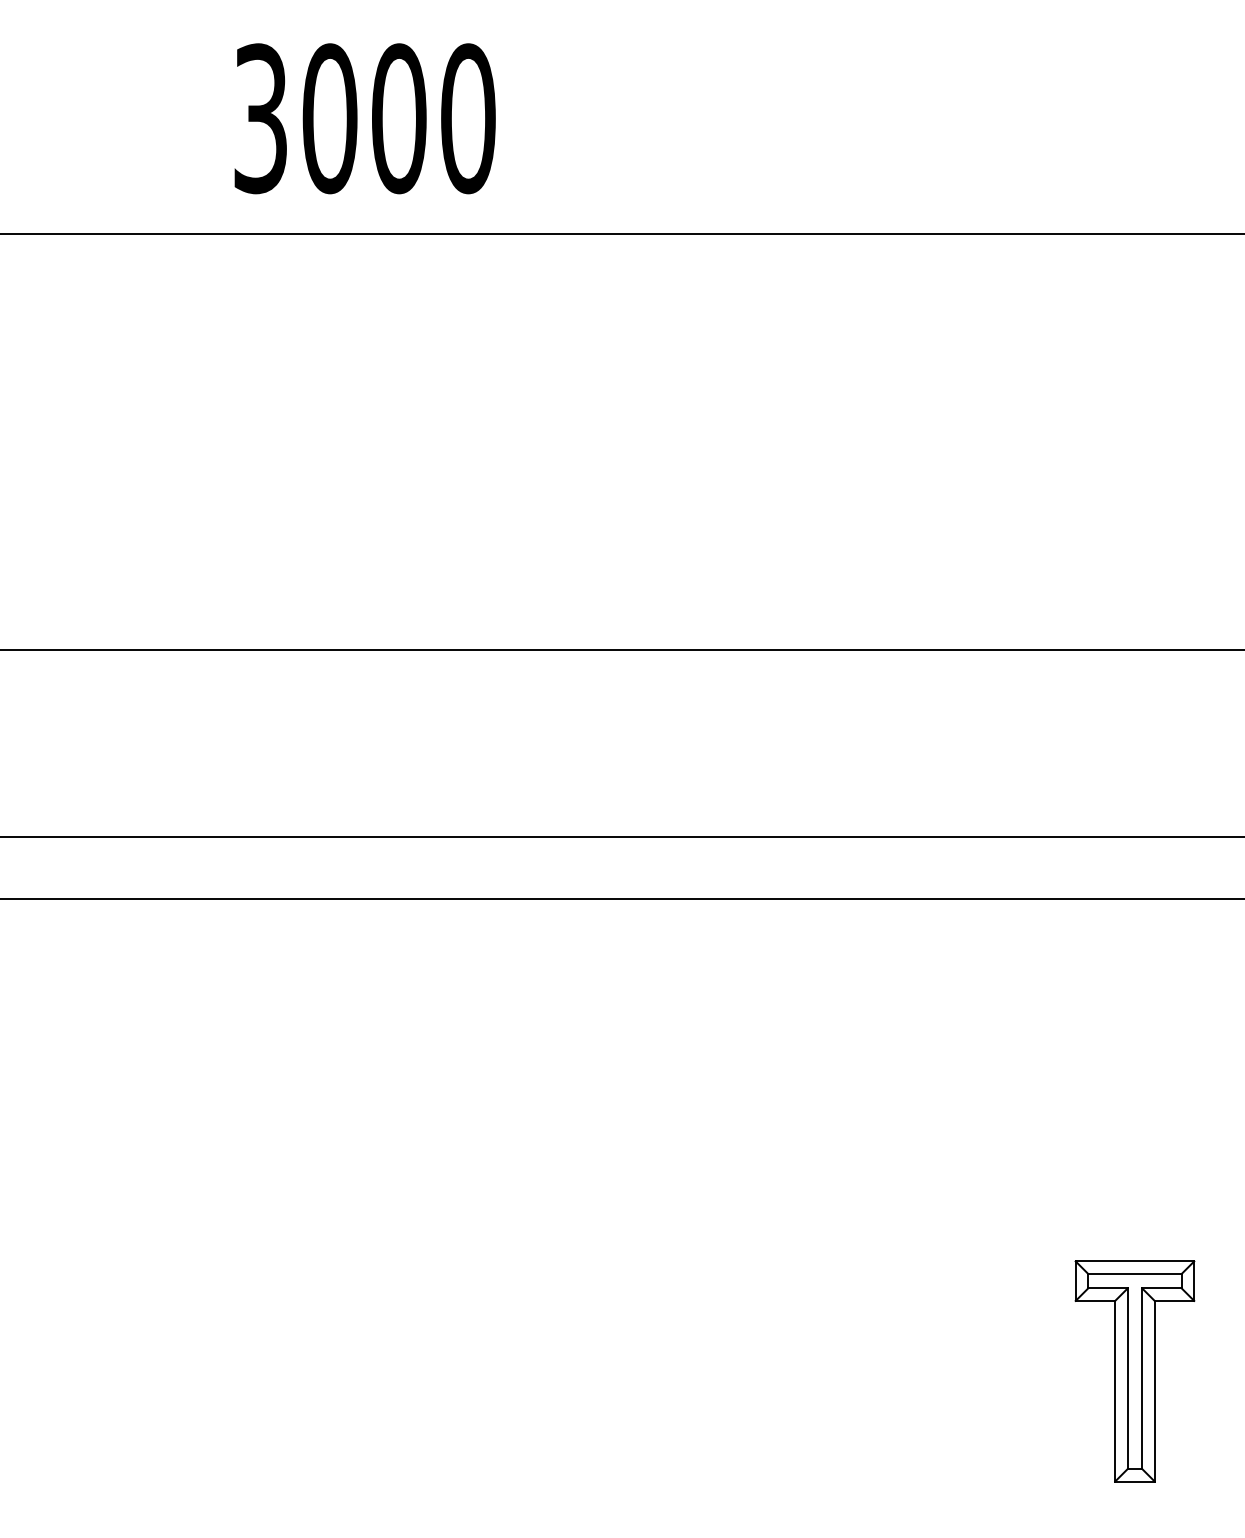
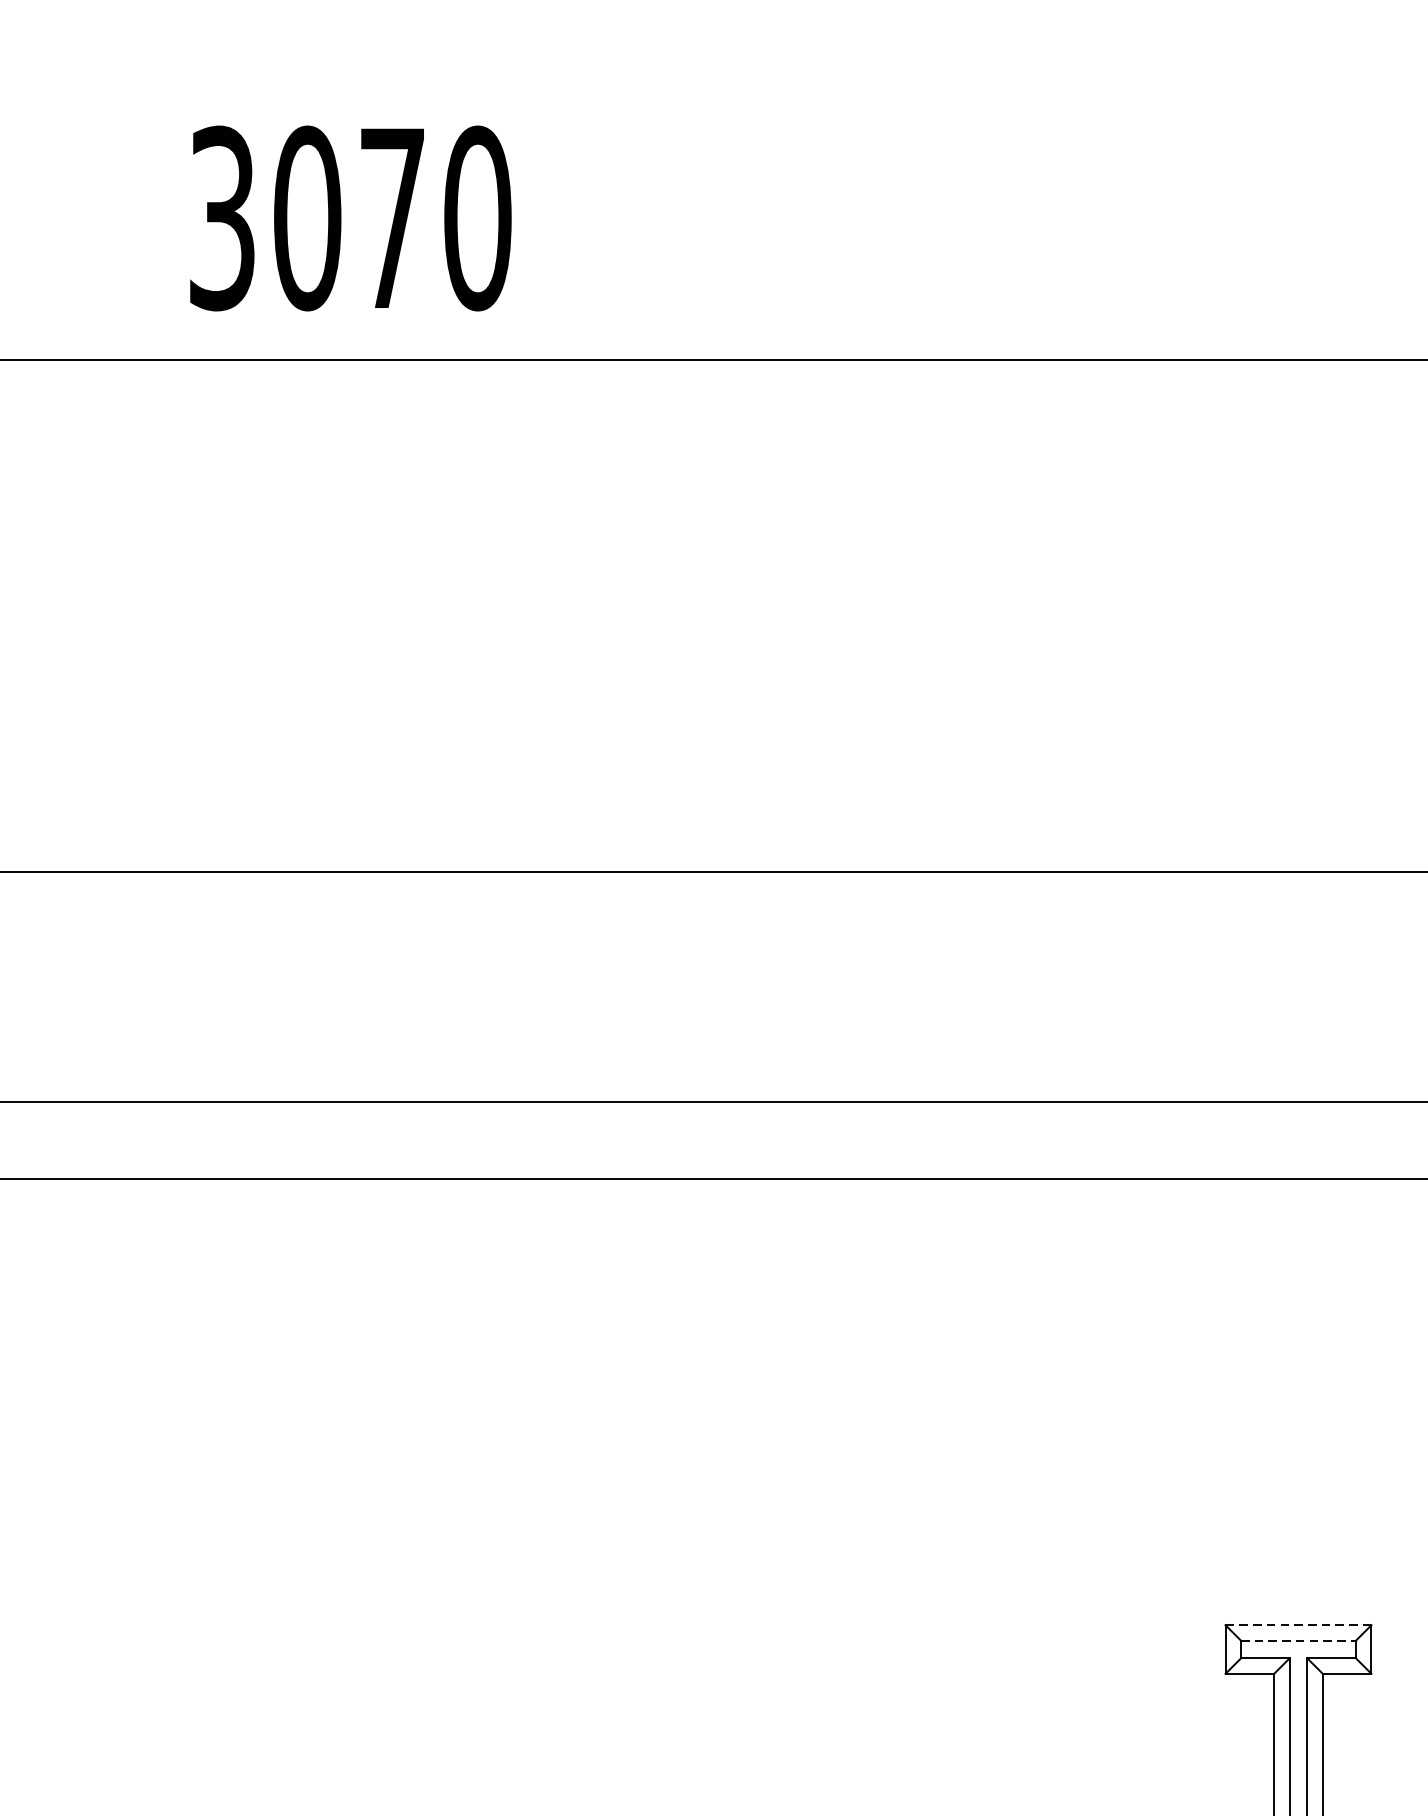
text: (399, 118) -> (393, 218), 3000 -> 3070
line: (1135, 1261) -> (1299, 1625), solid -> dashed
line: (1134, 1273) -> (1297, 1640), solid -> dashed

